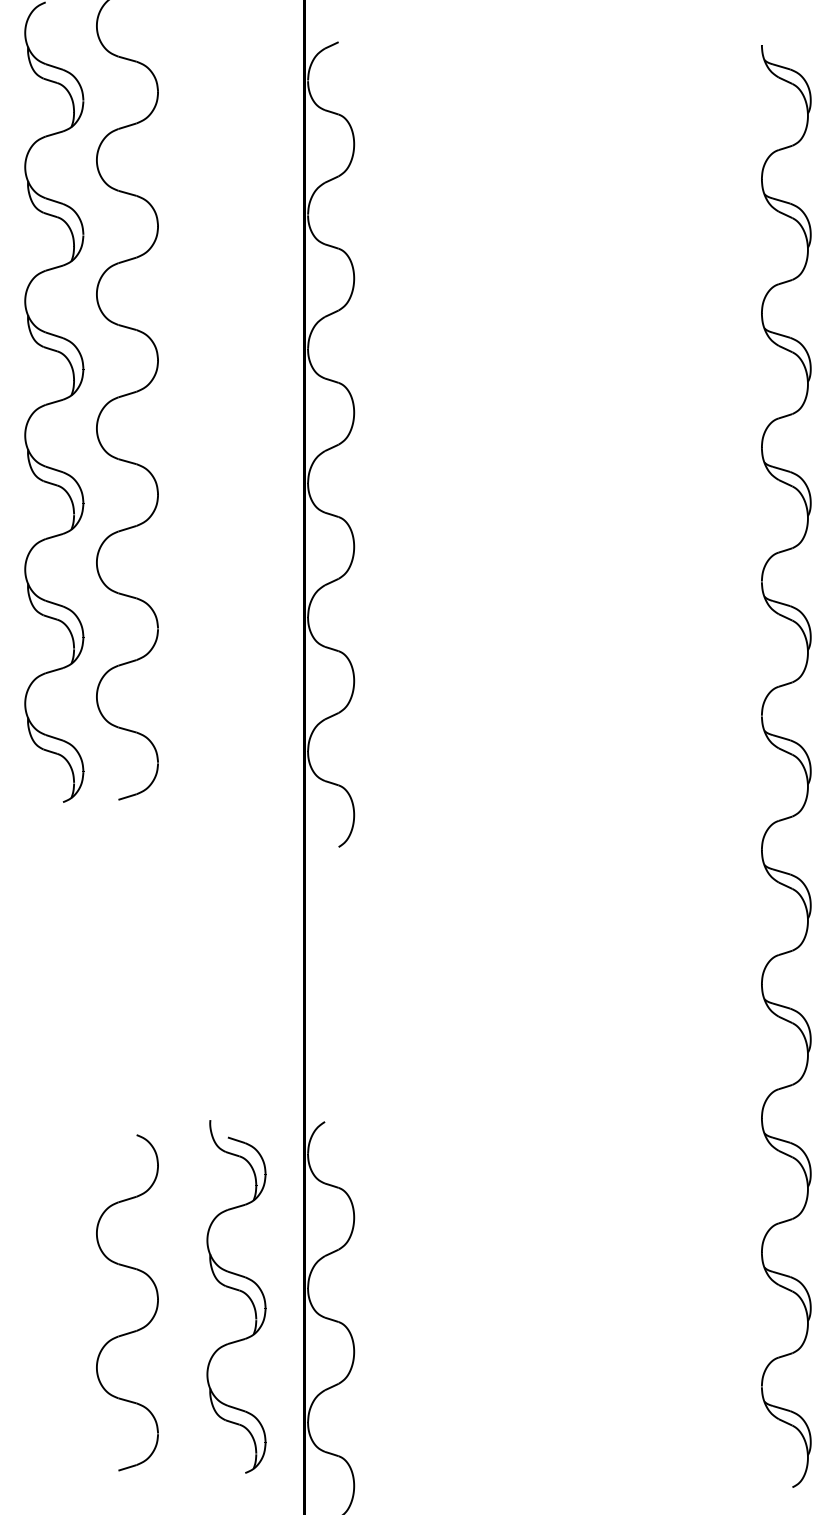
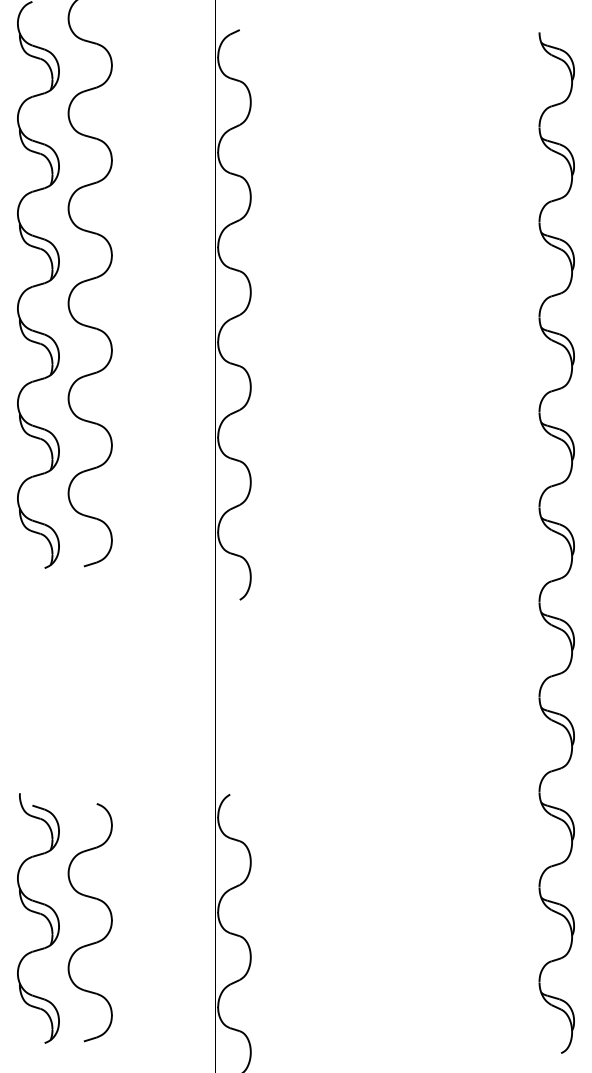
part: (236, 1296) -> (38, 918), moved

